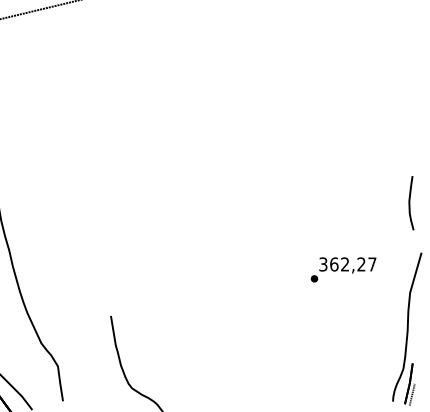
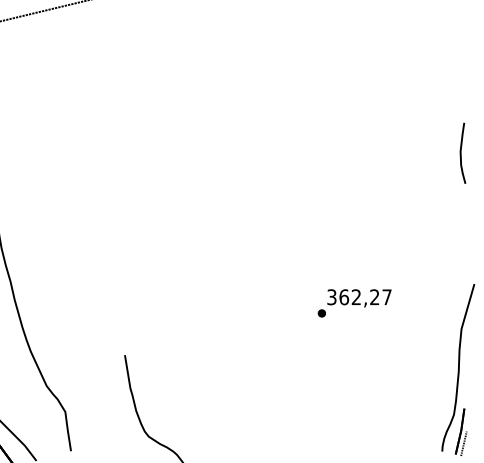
curve: (410, 202) -> (461, 152), moved
text: (343, 270) -> (354, 303), moved

